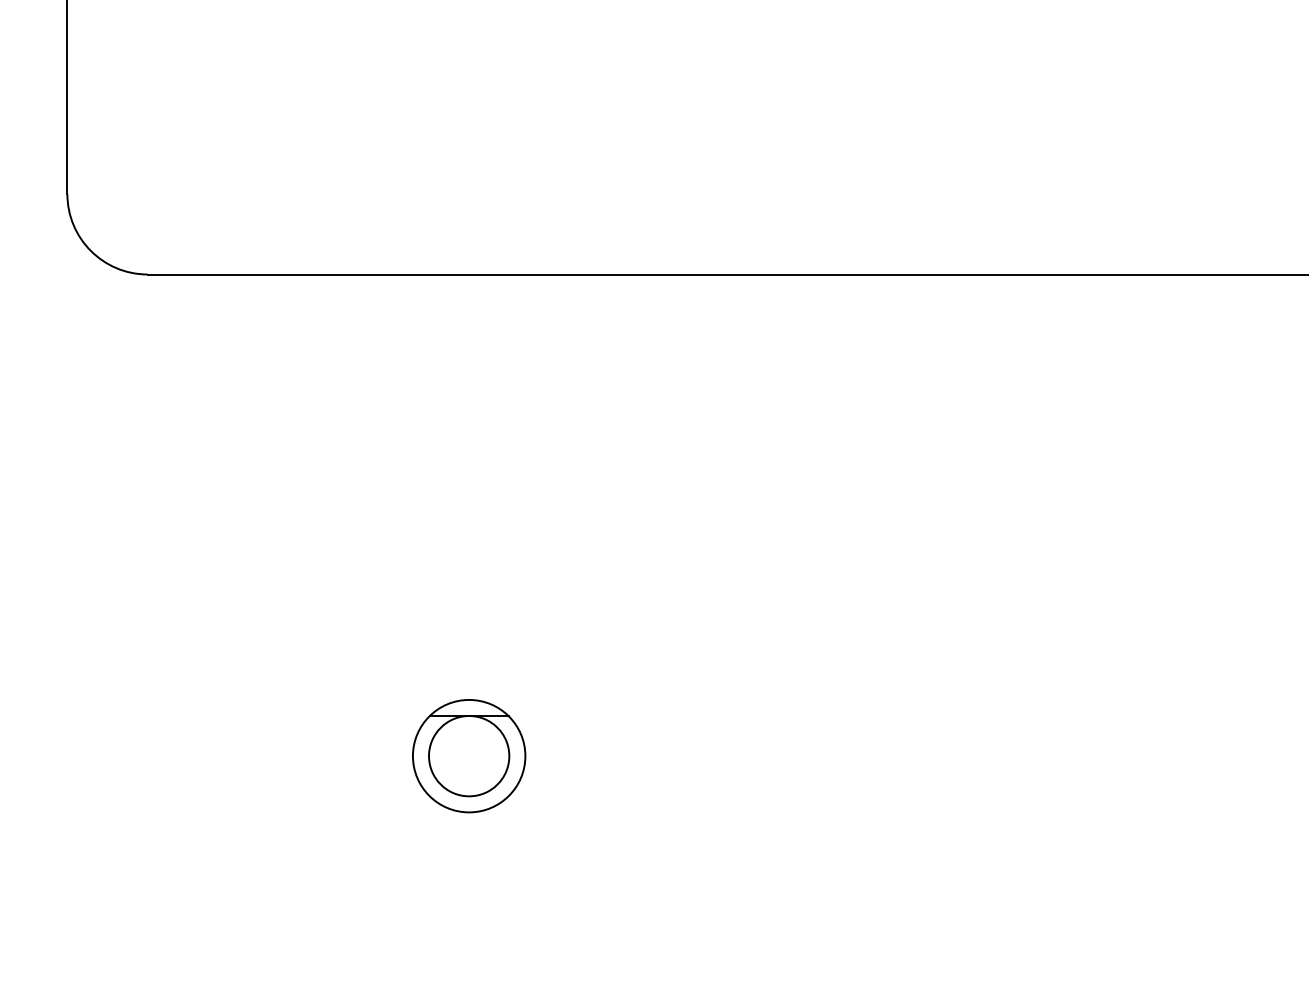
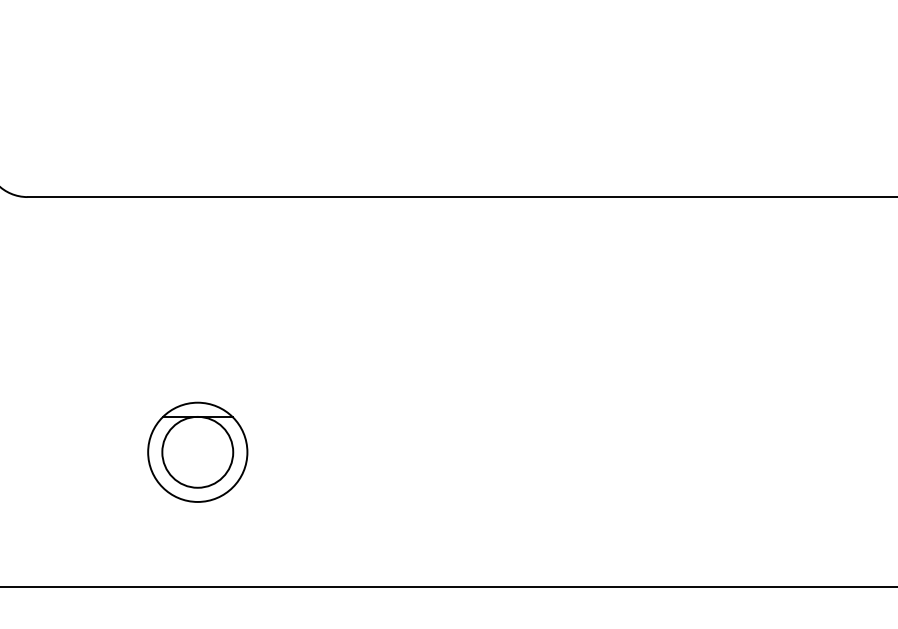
part: (468, 754) -> (197, 451), size x1.67

